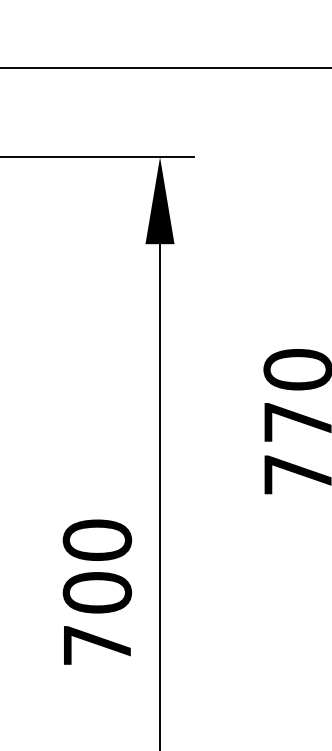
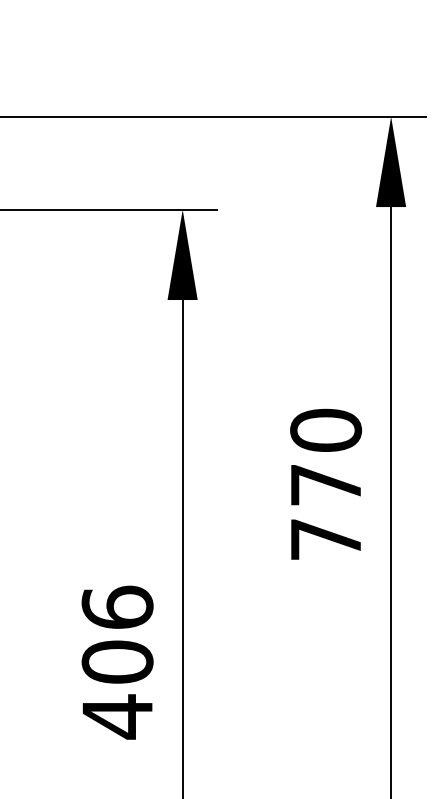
text: (97, 593) -> (117, 662), 700 -> 406

